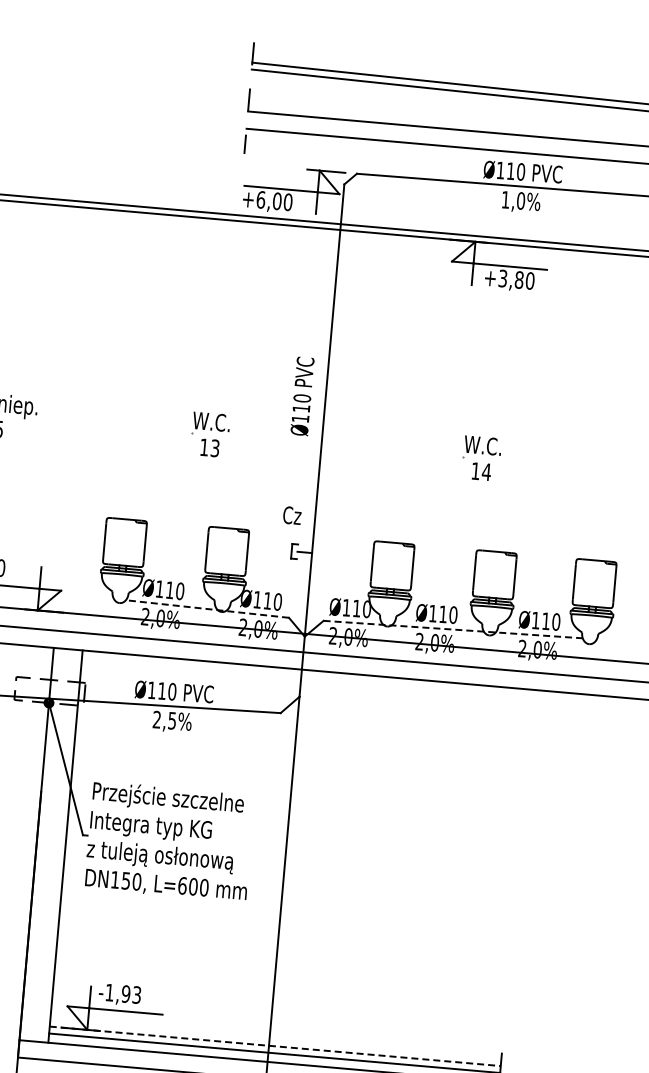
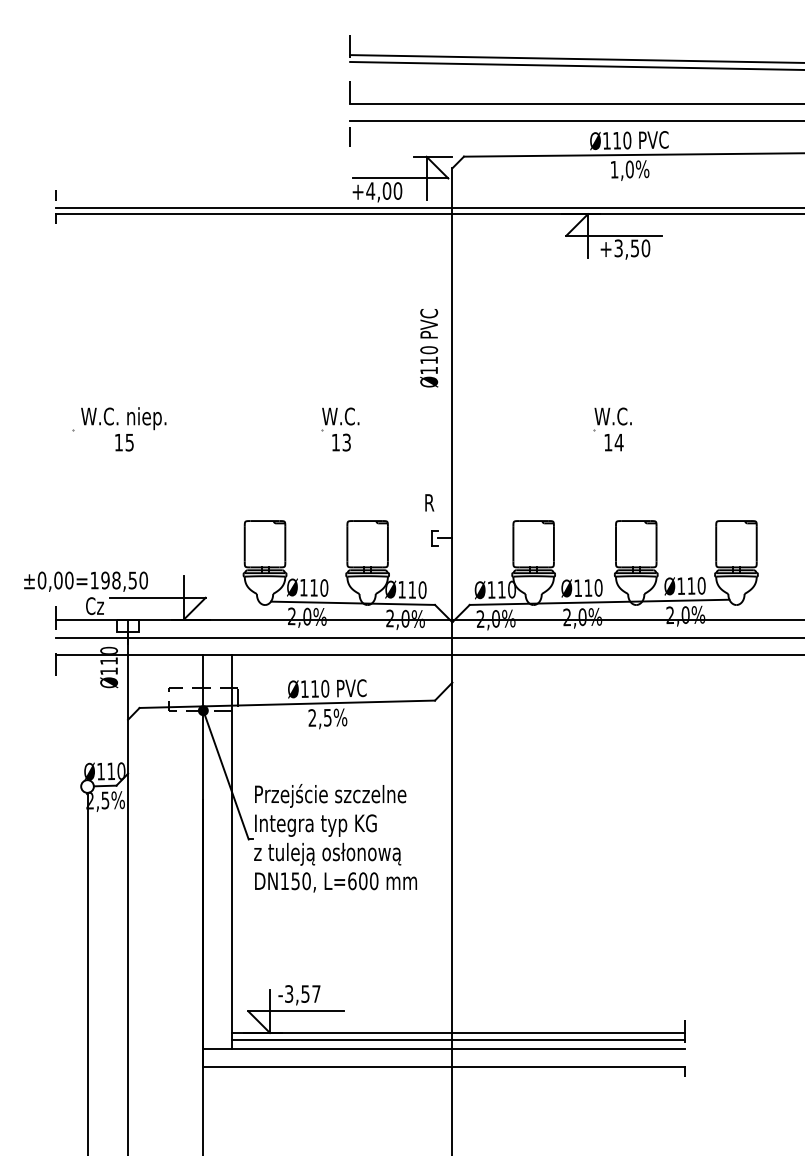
text: (260, 199) -> (370, 190), +6,00 -> +4,00
text: (518, 280) -> (634, 248), +3,80 -> +3,50
text: (302, 396) -> (429, 348), moved
text: (292, 515) -> (429, 502), Cz -> R
line: (206, 609) -> (352, 603), dashed -> solid
line: (453, 629) -> (599, 602), dashed -> solid
text: (123, 993) -> (302, 993), -1,93 -> -3,57
line: (276, 1046) -> (459, 1033), dashed -> solid

